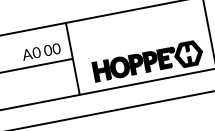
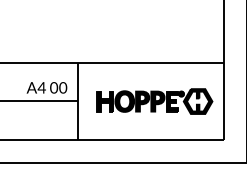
text: (36, 52) -> (41, 87), A0 -> A4
part: (147, 62) -> (154, 101), moved

